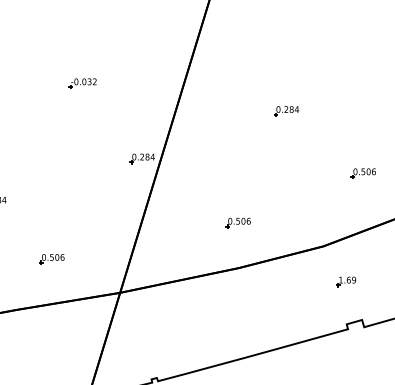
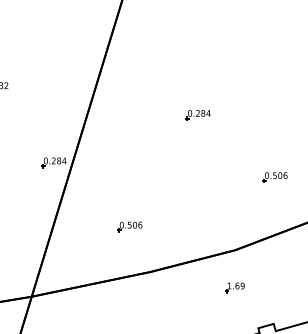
part: (237, 222) -> (129, 226), moved
part: (346, 281) -> (235, 287), moved

